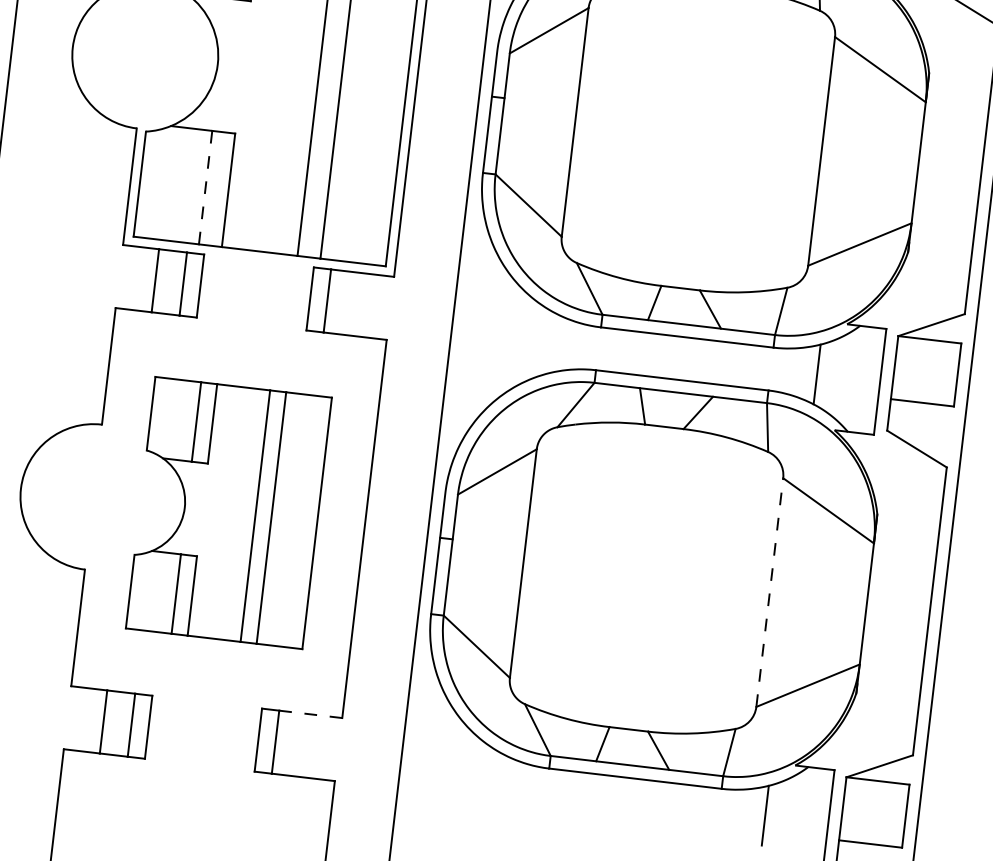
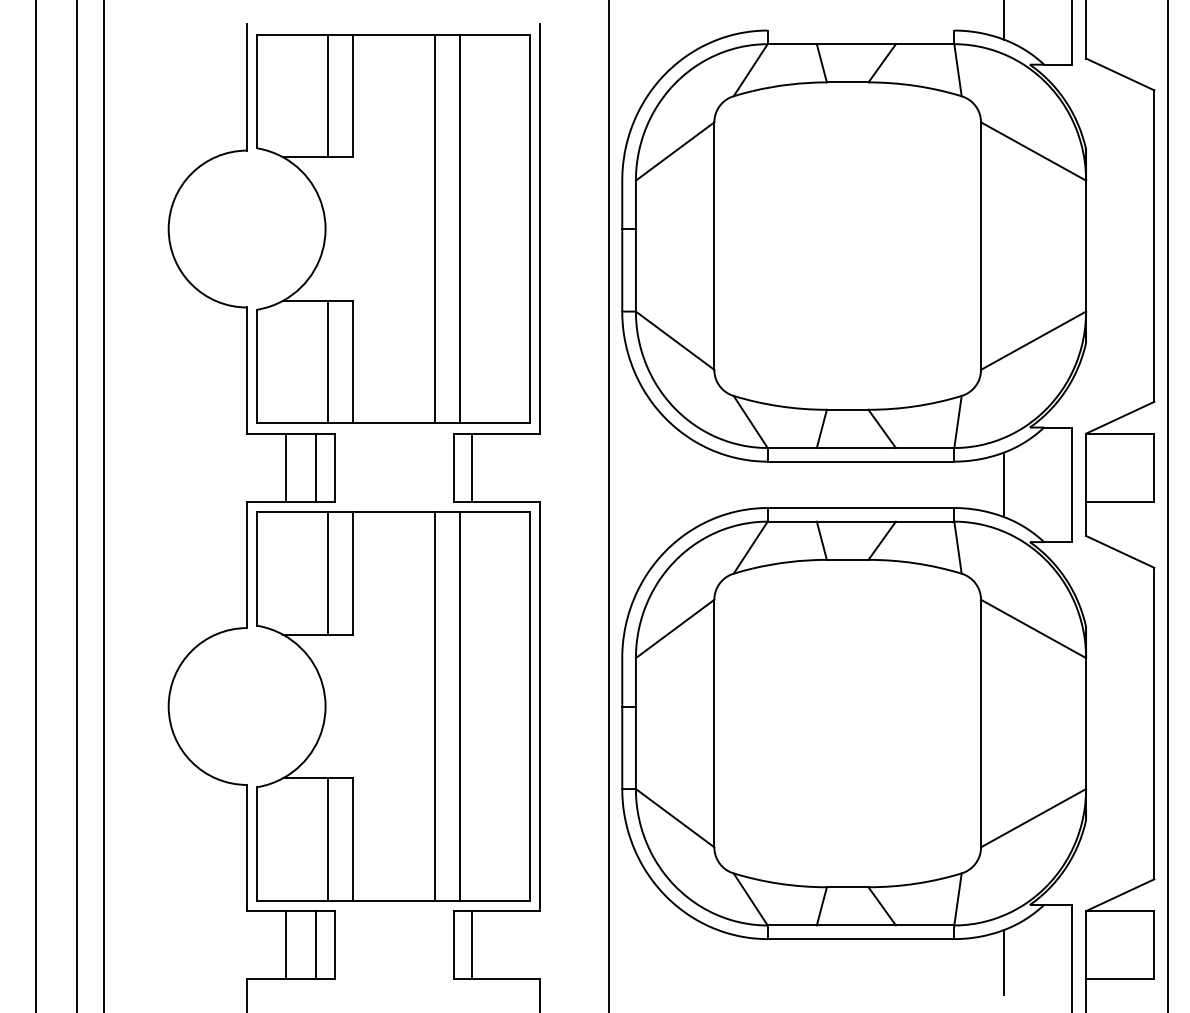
line: (206, 187) -> (328, 361), dashed -> solid
part: (228, 513) -> (393, 706), size x1.43
line: (770, 592) -> (981, 723), dashed -> solid
line: (310, 714) -> (506, 911), dashed -> solid

